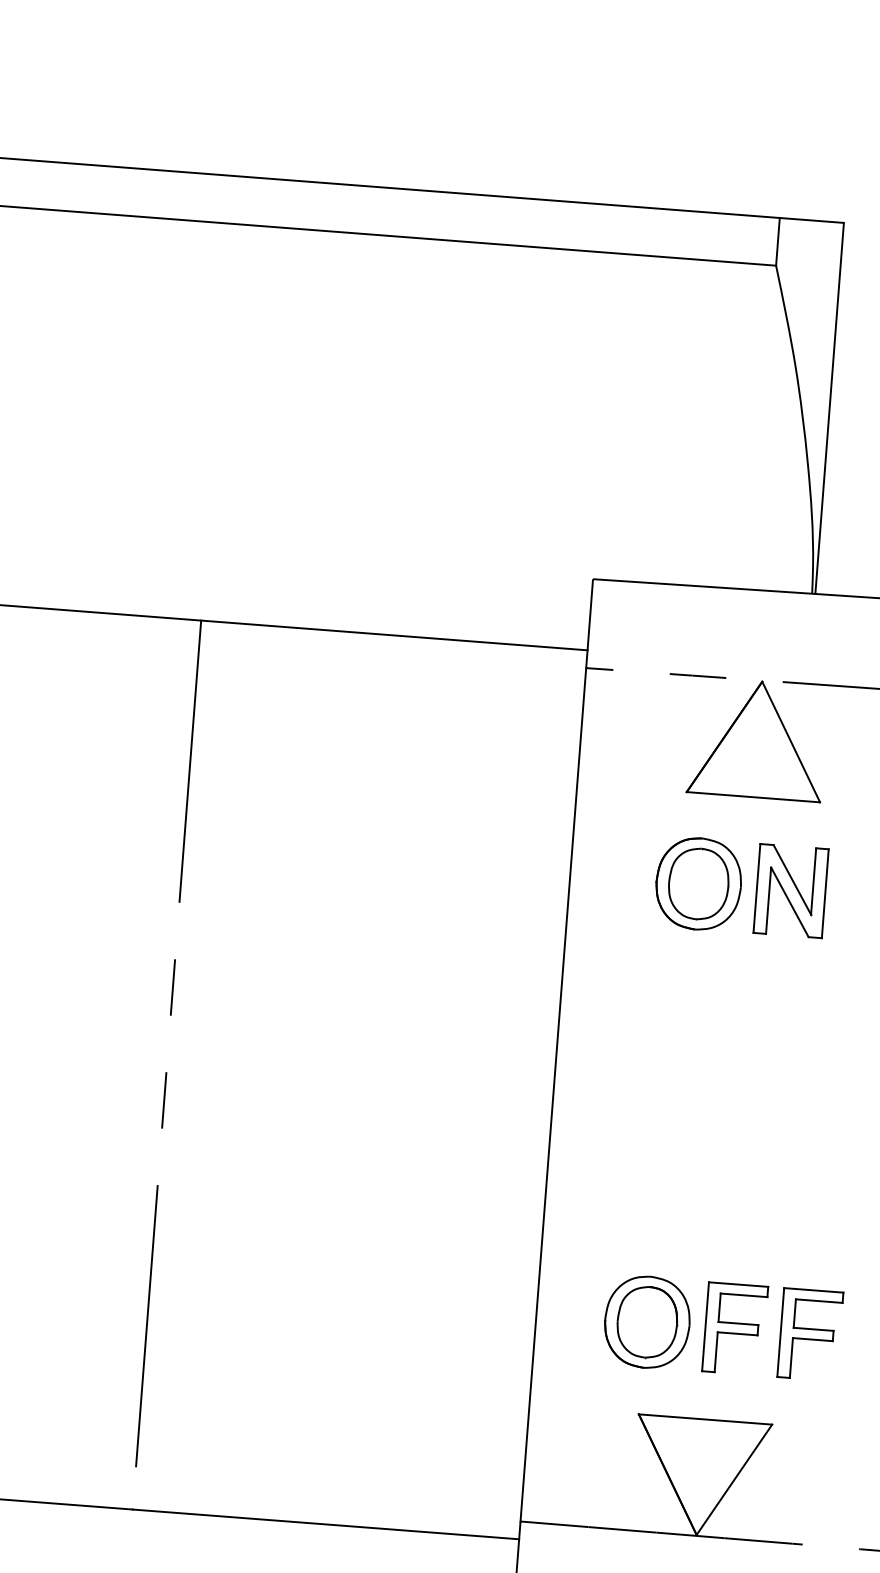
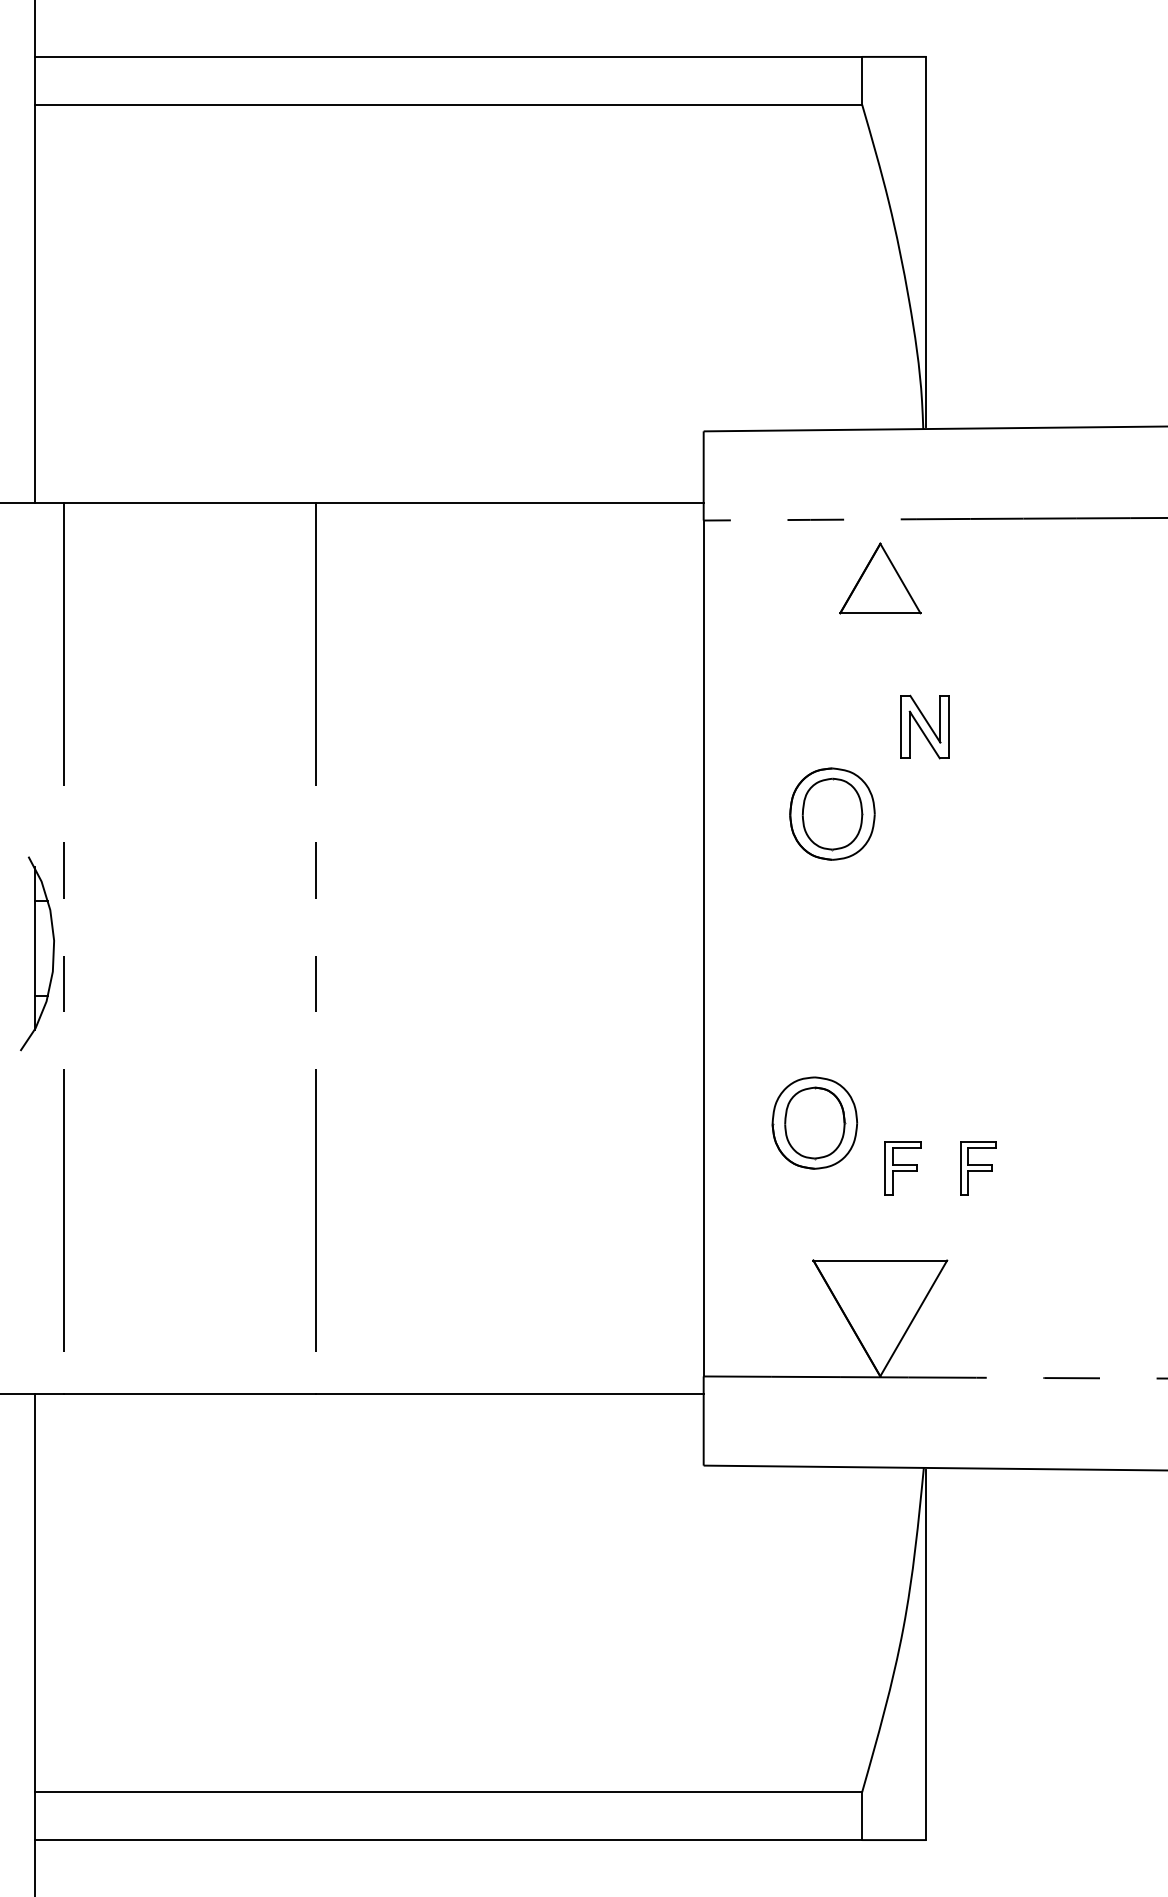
part: (758, 739) -> (880, 578), size x0.6
part: (698, 883) -> (832, 813), moved
part: (790, 890) -> (924, 726), size x0.7
part: (647, 1321) -> (814, 1122), moved
part: (734, 1329) -> (902, 1168), size x0.6
part: (810, 1335) -> (978, 1168), size x0.6

